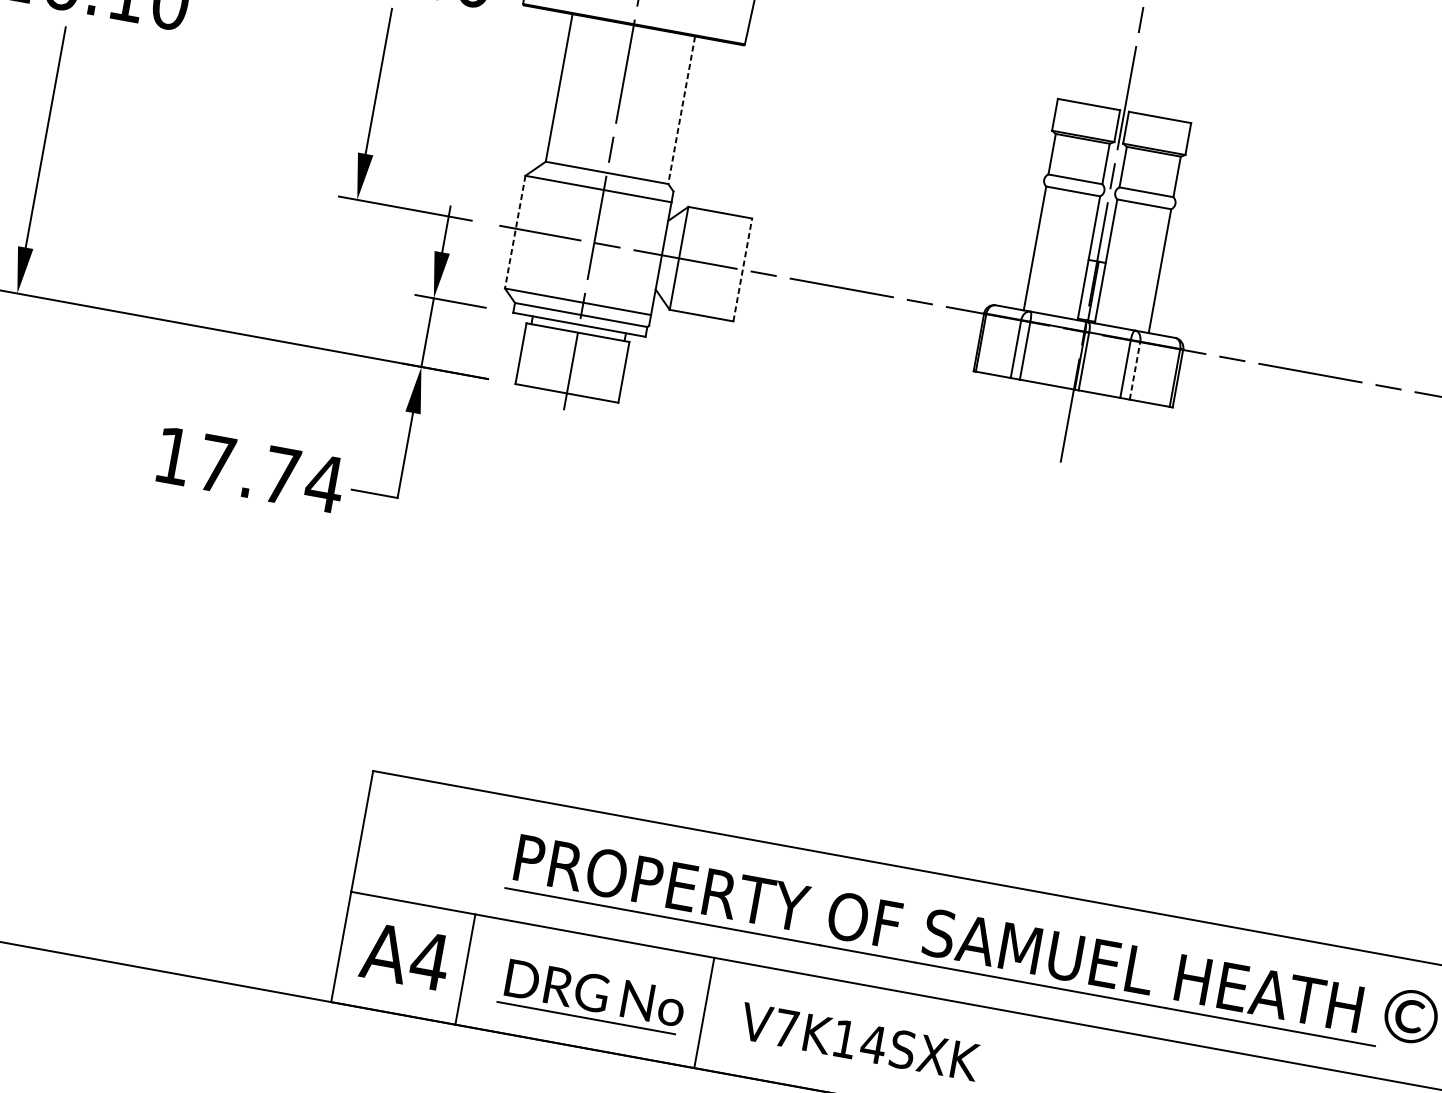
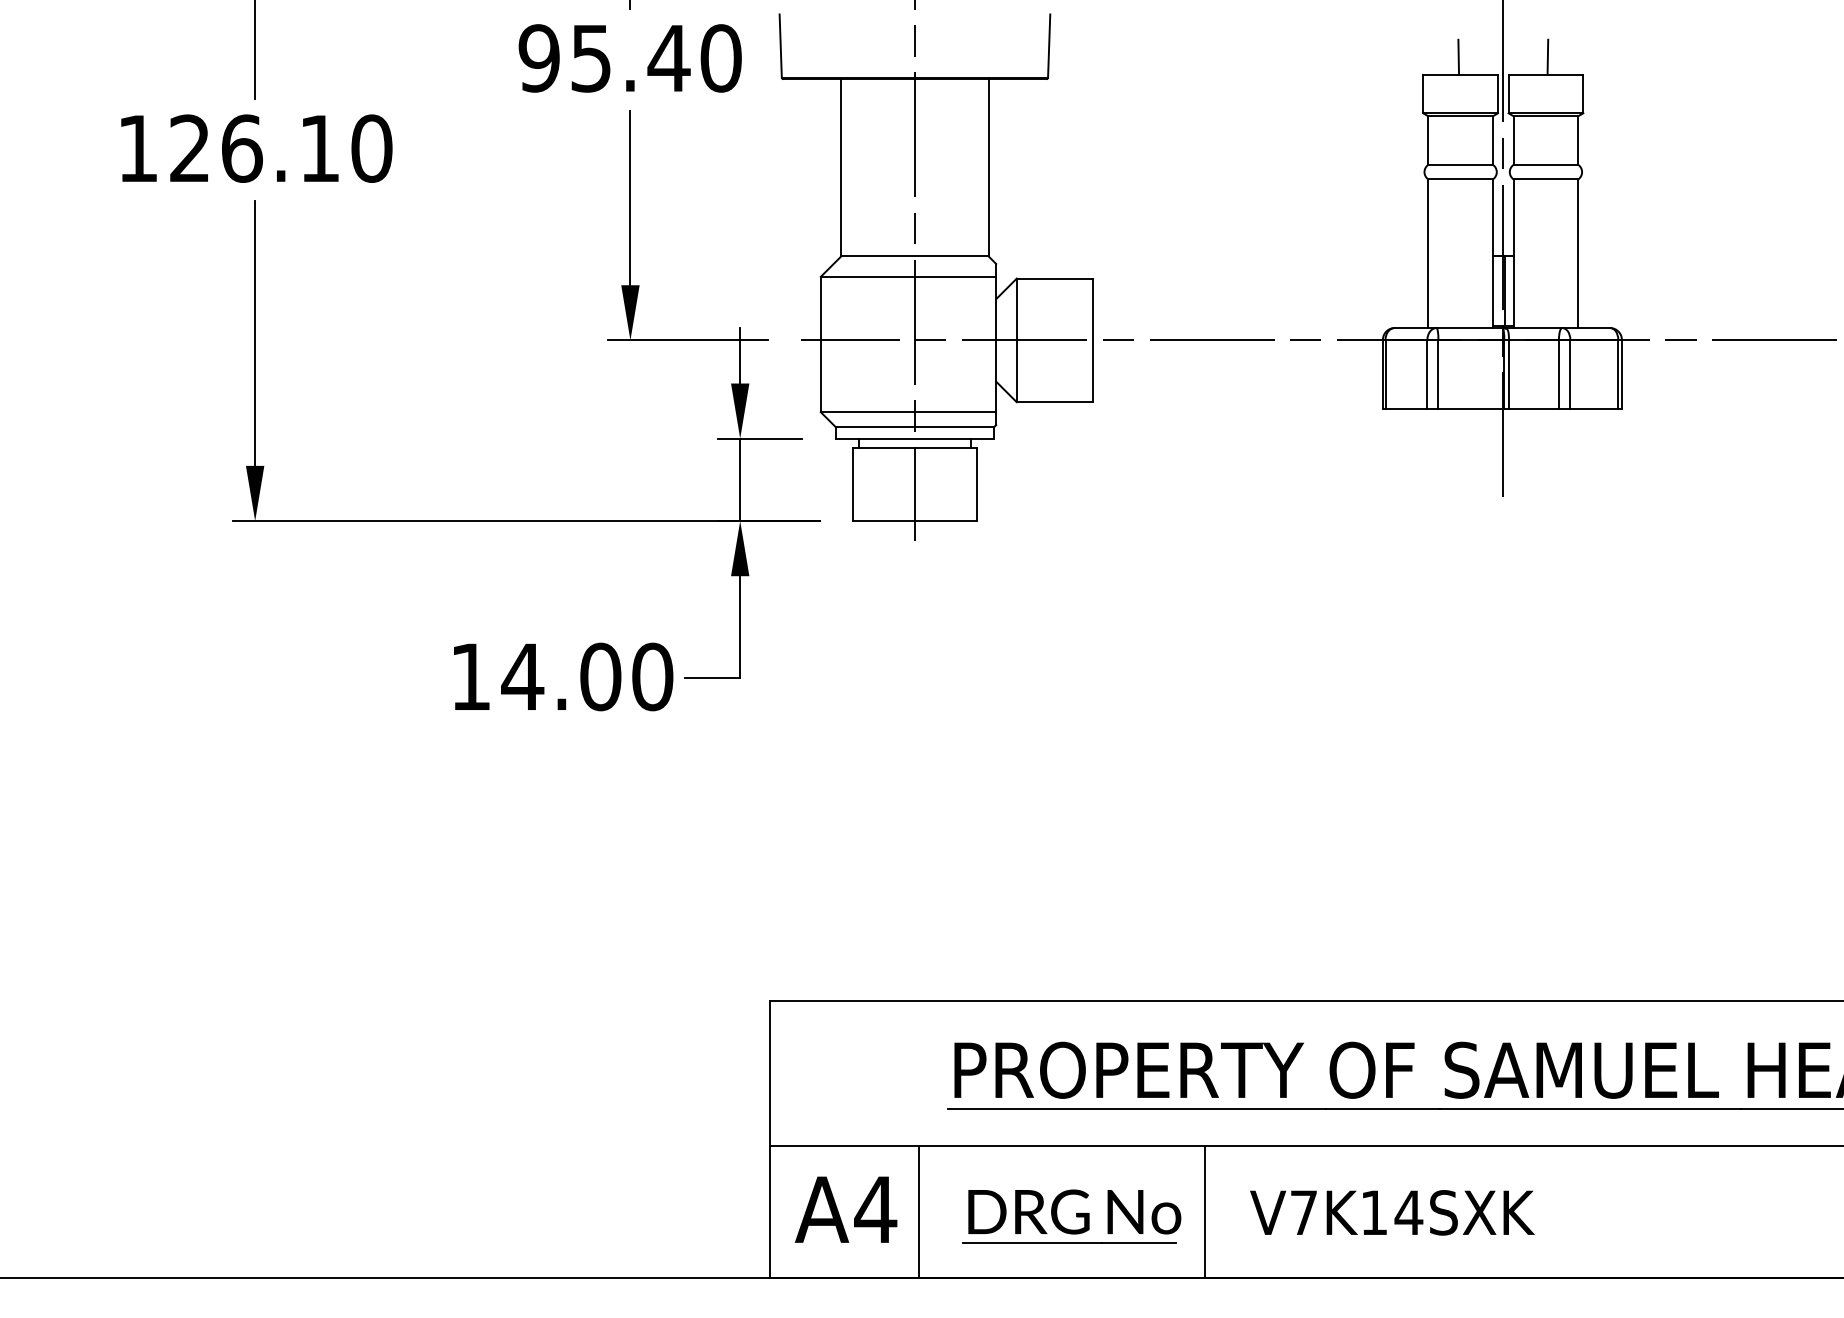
line: (1089, 89) -> (1458, 57), added
line: (1164, 103) -> (1547, 57), added
line: (681, 110) -> (988, 167), dashed -> solid
line: (515, 232) -> (820, 344), dashed -> solid
line: (743, 270) -> (1093, 340), dashed -> solid
line: (1135, 370) -> (1570, 374), dashed -> solid
text: (270, 473) -> (587, 676), 17.74 -> 14.00

